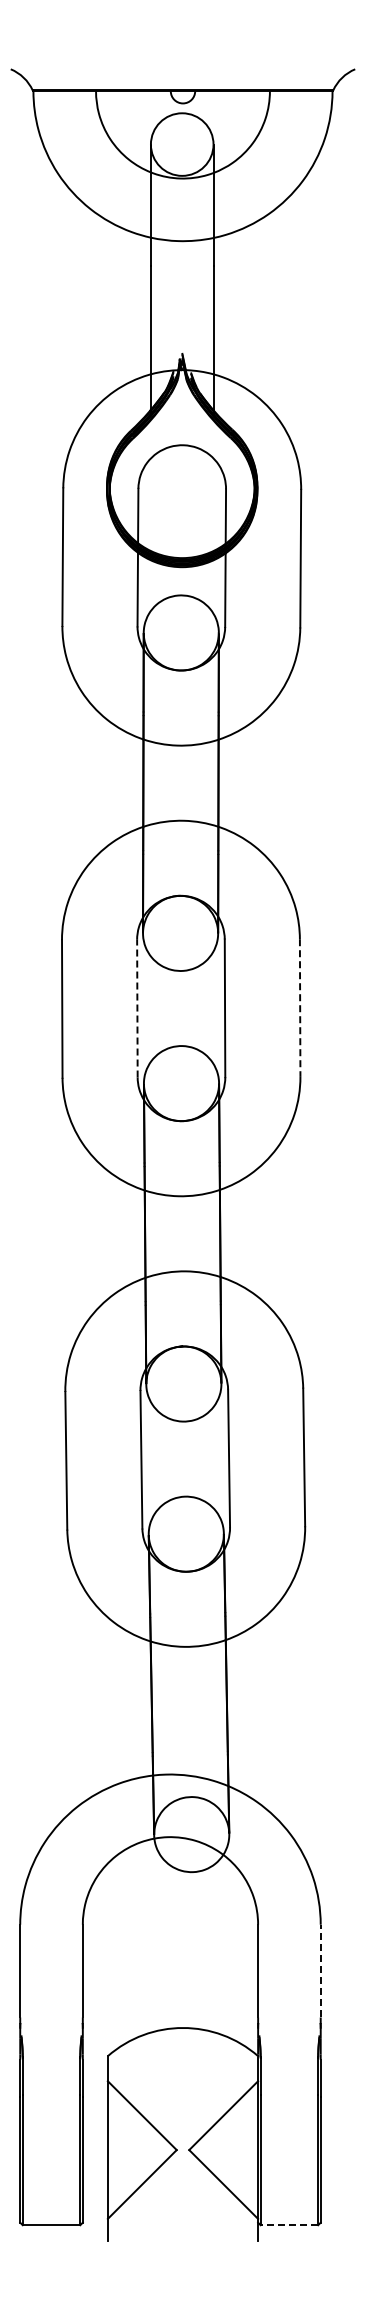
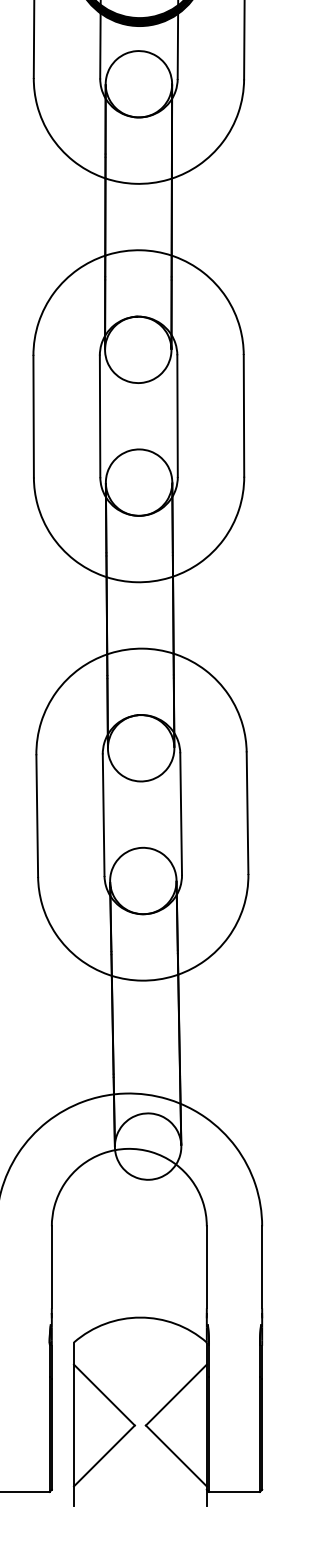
line: (137, 1008) -> (100, 416), dashed -> solid
line: (300, 1008) -> (244, 416), dashed -> solid
line: (320, 1970) -> (261, 1266), dashed -> solid
line: (289, 2225) -> (234, 1492), dashed -> solid

